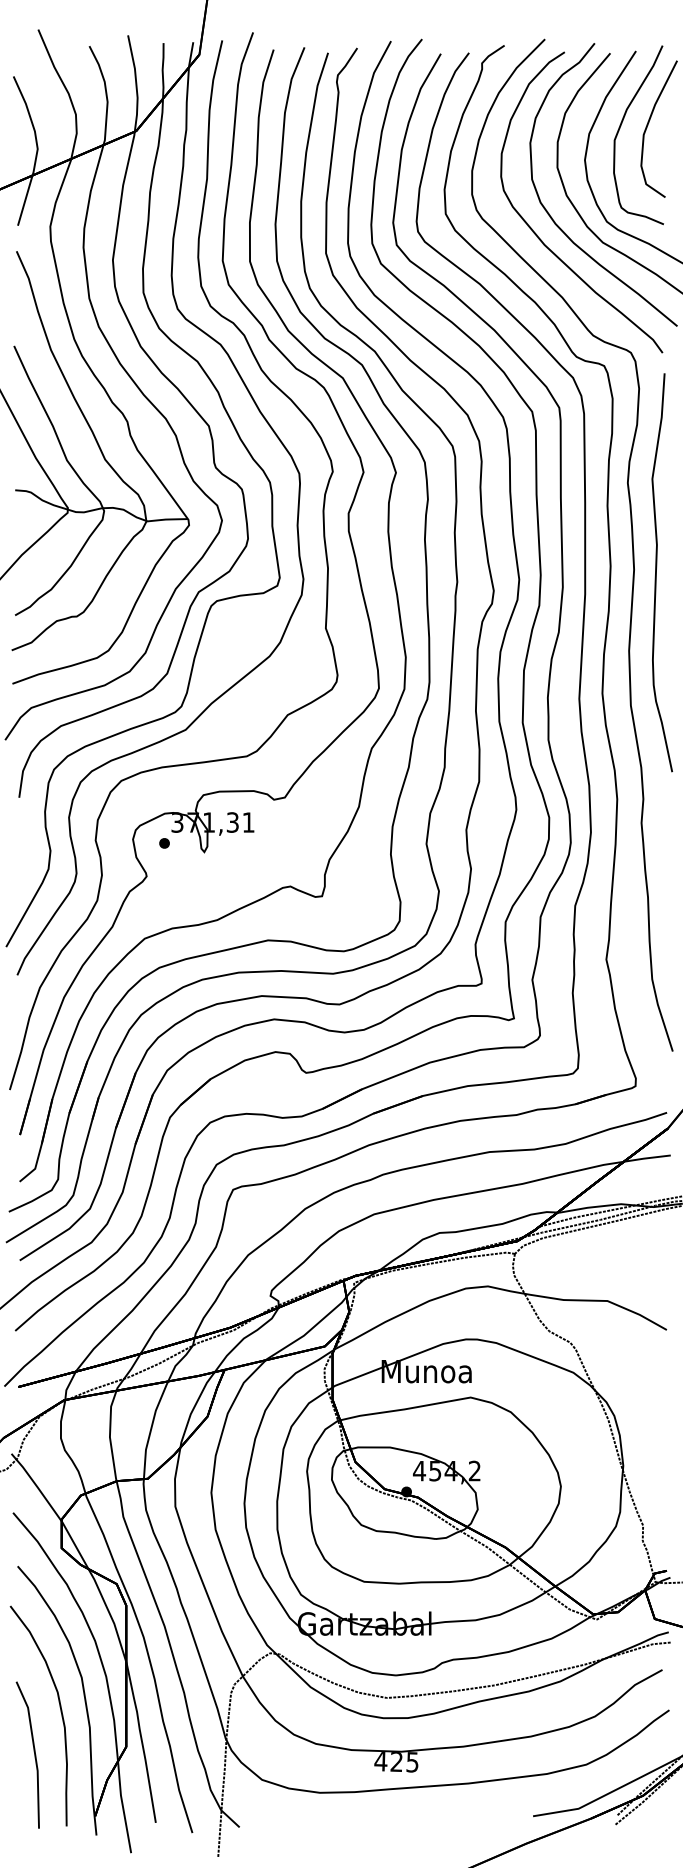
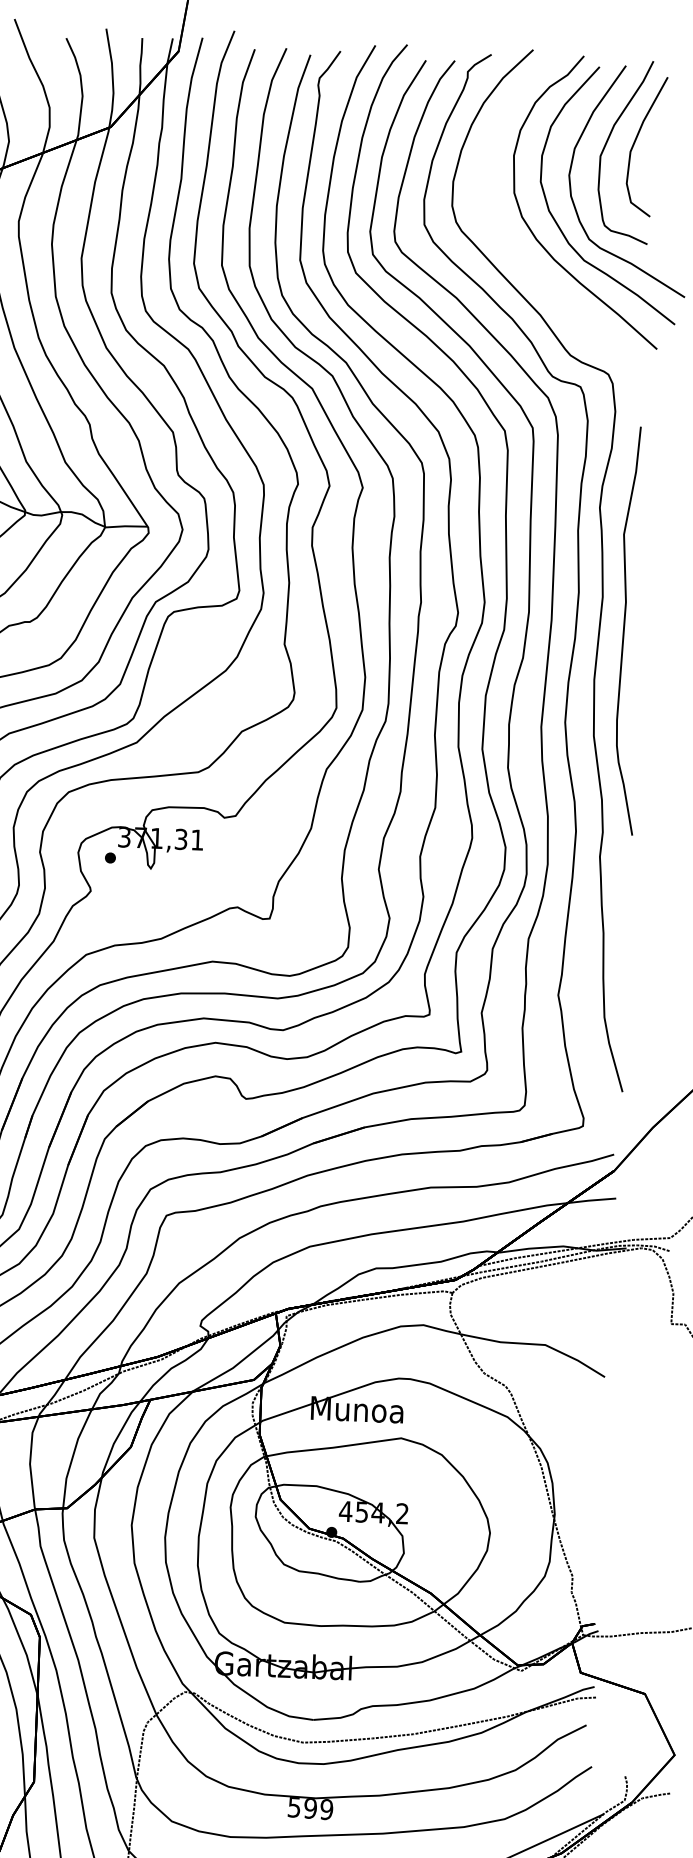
curve: (537, 234) -> (517, 249), removed
curve: (656, 572) -> (624, 630), moved
text: (396, 1761) -> (310, 1808), 425 -> 599

